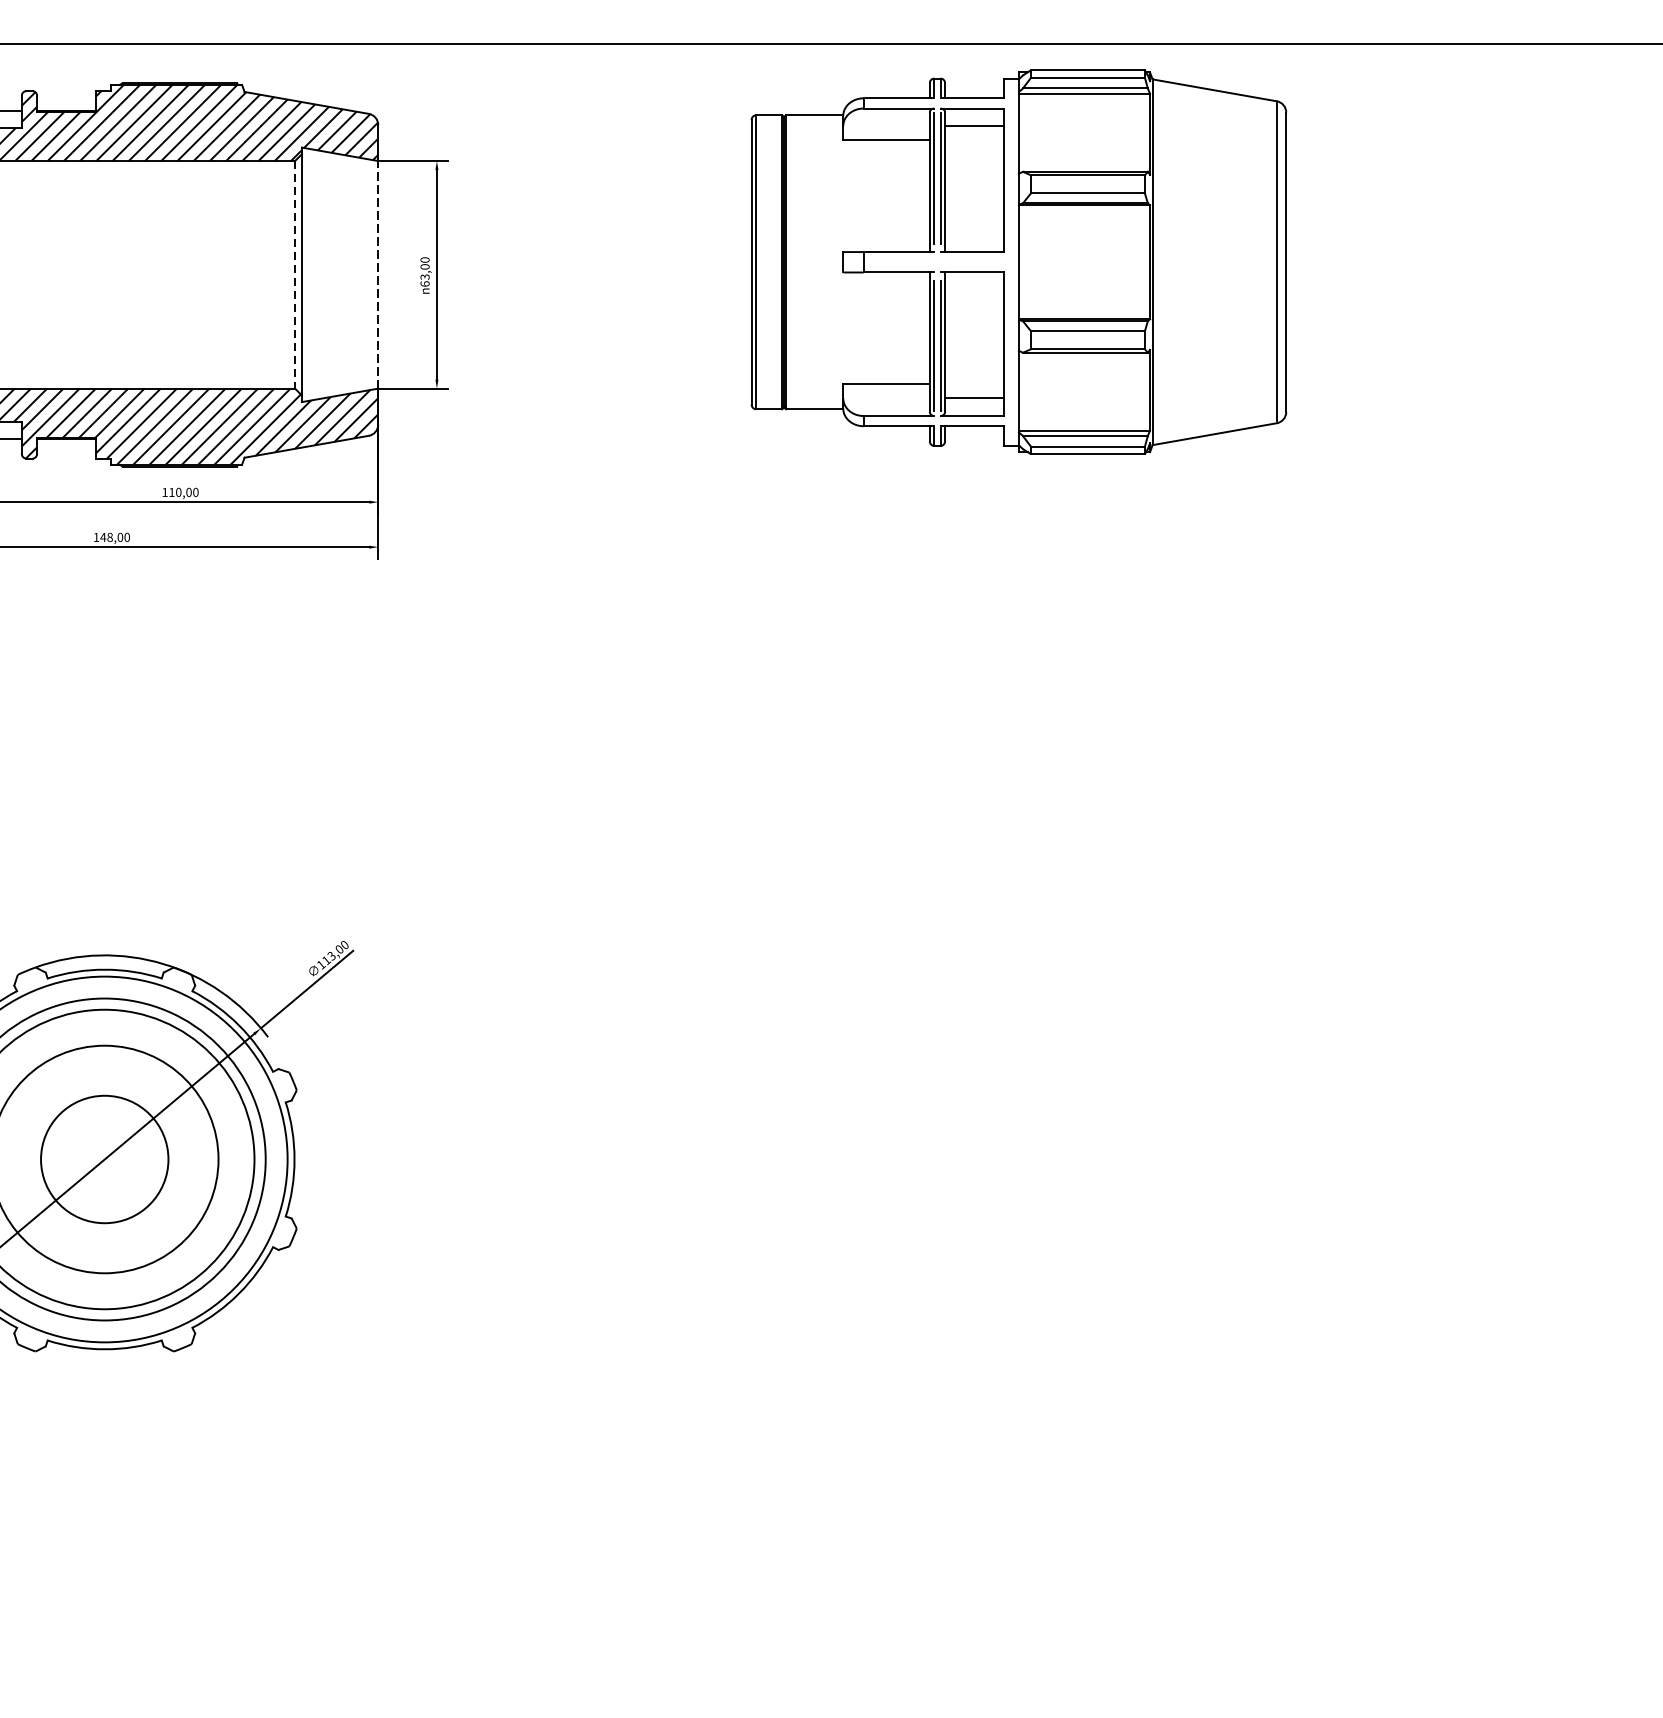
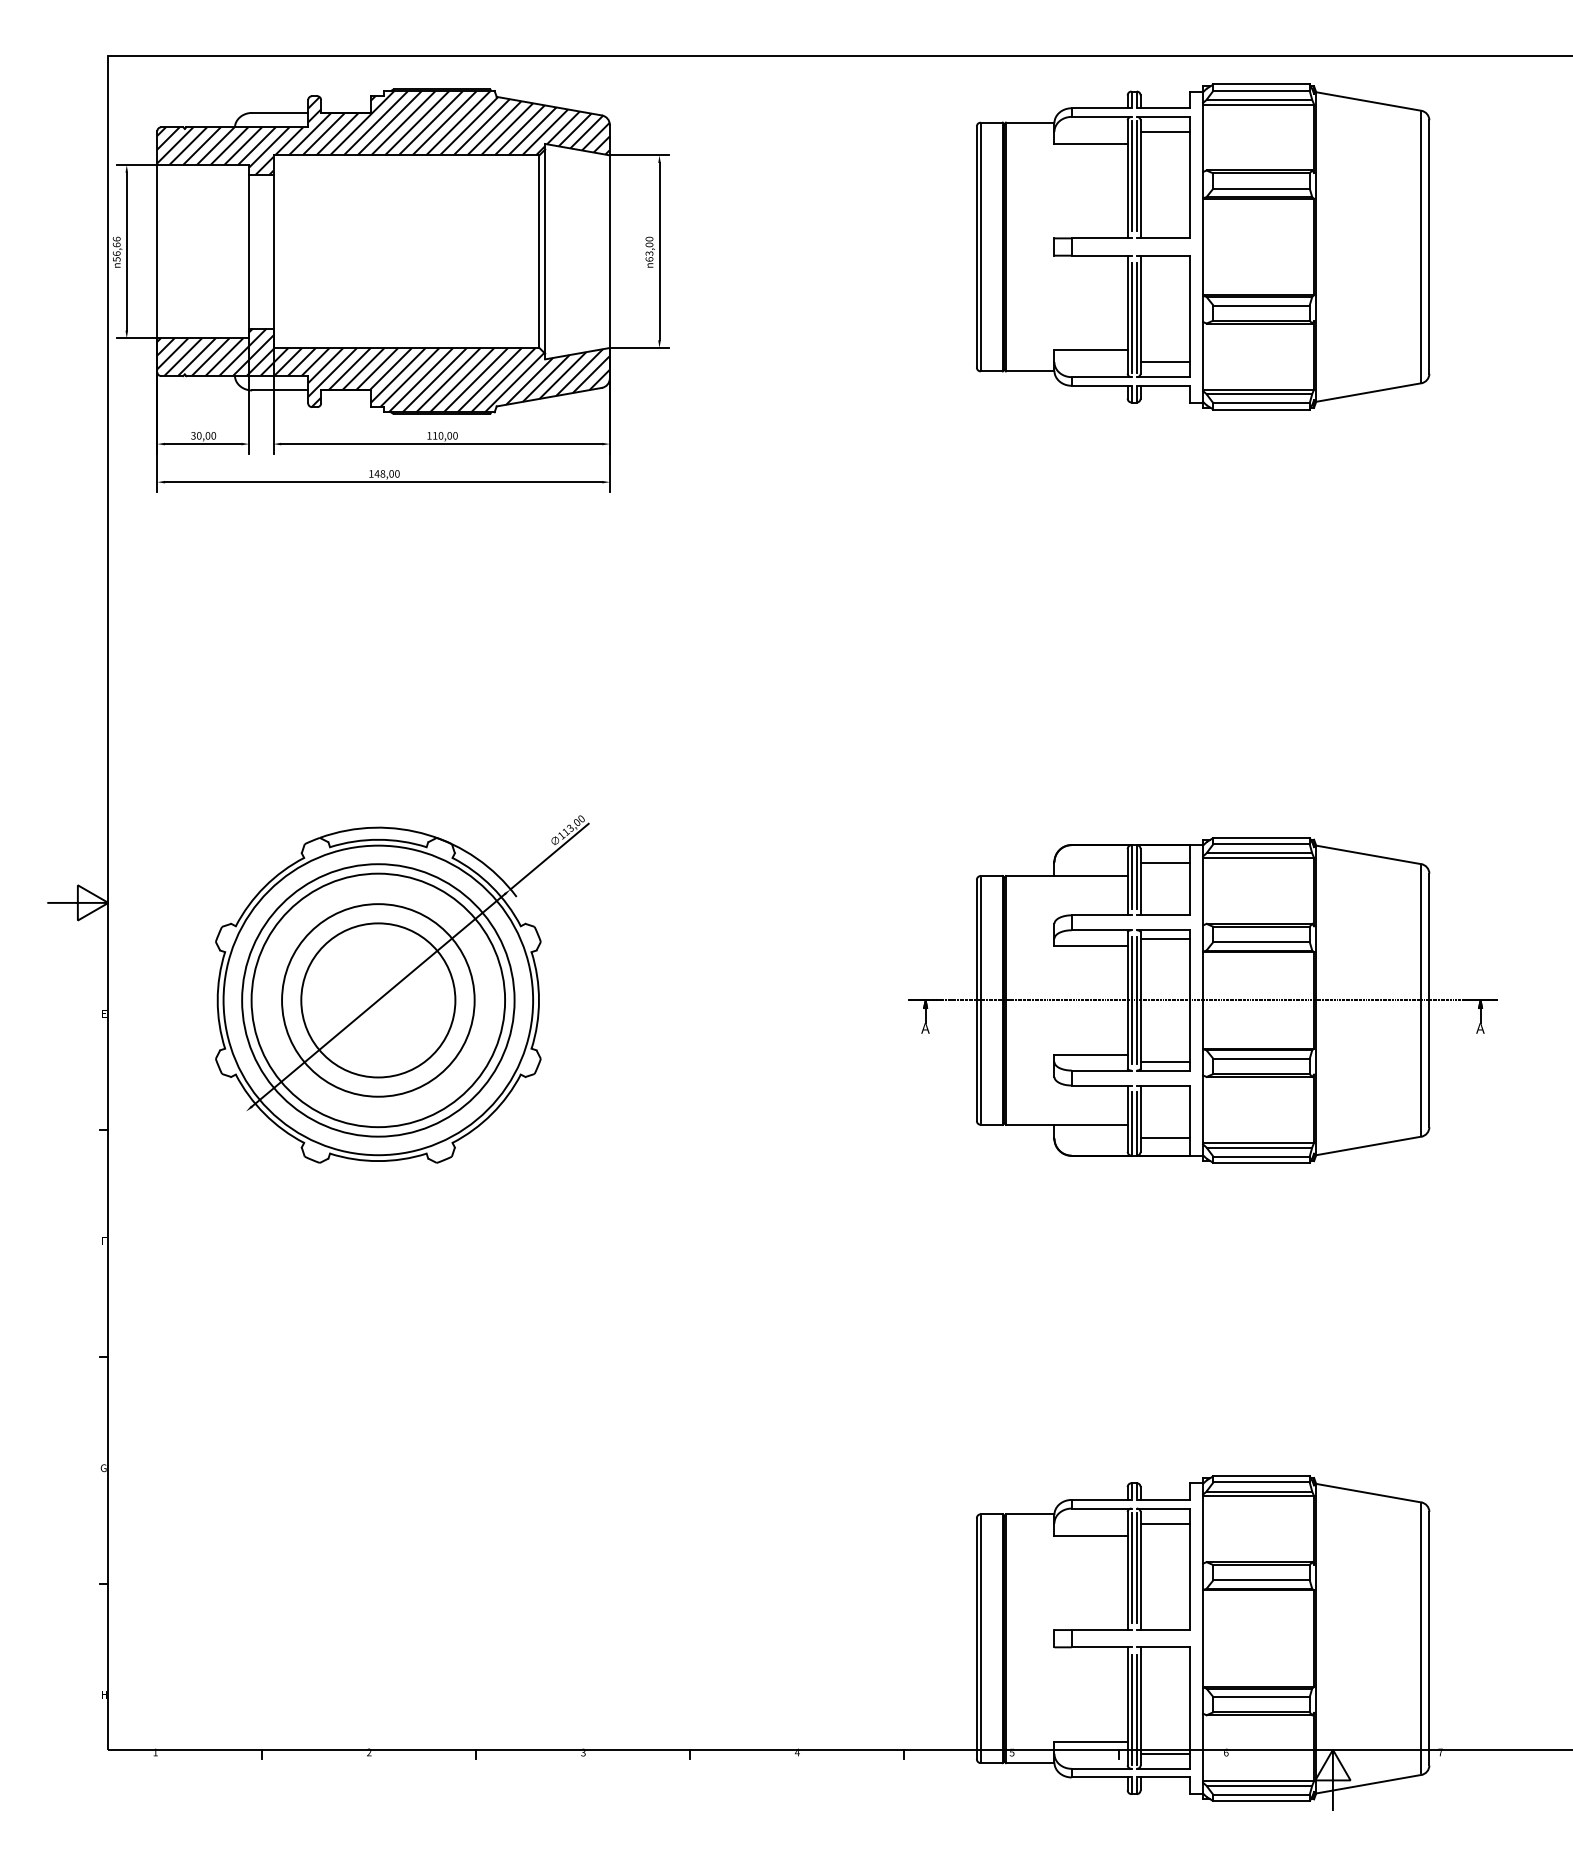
part: (1019, 261) -> (1203, 246), moved
line: (377, 274) -> (609, 251), dashed -> solid
line: (295, 275) -> (539, 252), dashed -> solid
circle: (104, 1159) -> (378, 1000), size x1.43
part: (1078, 1159) -> (1202, 1000), added

